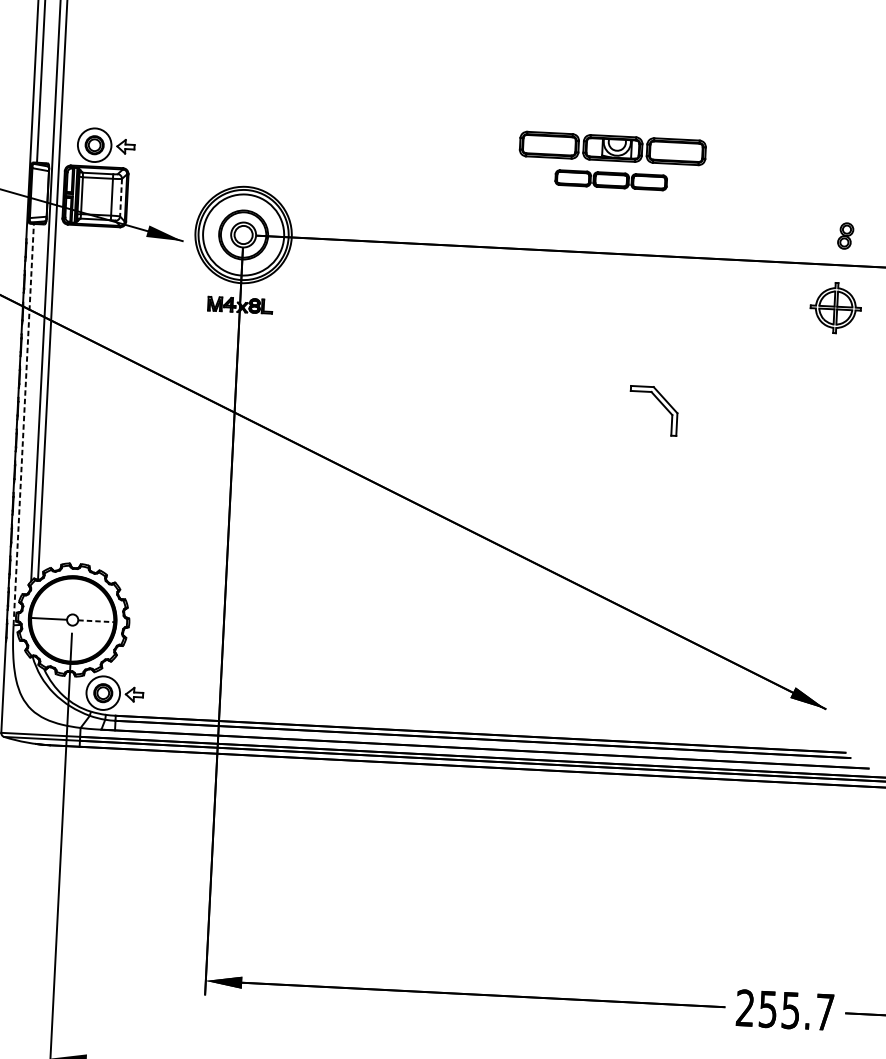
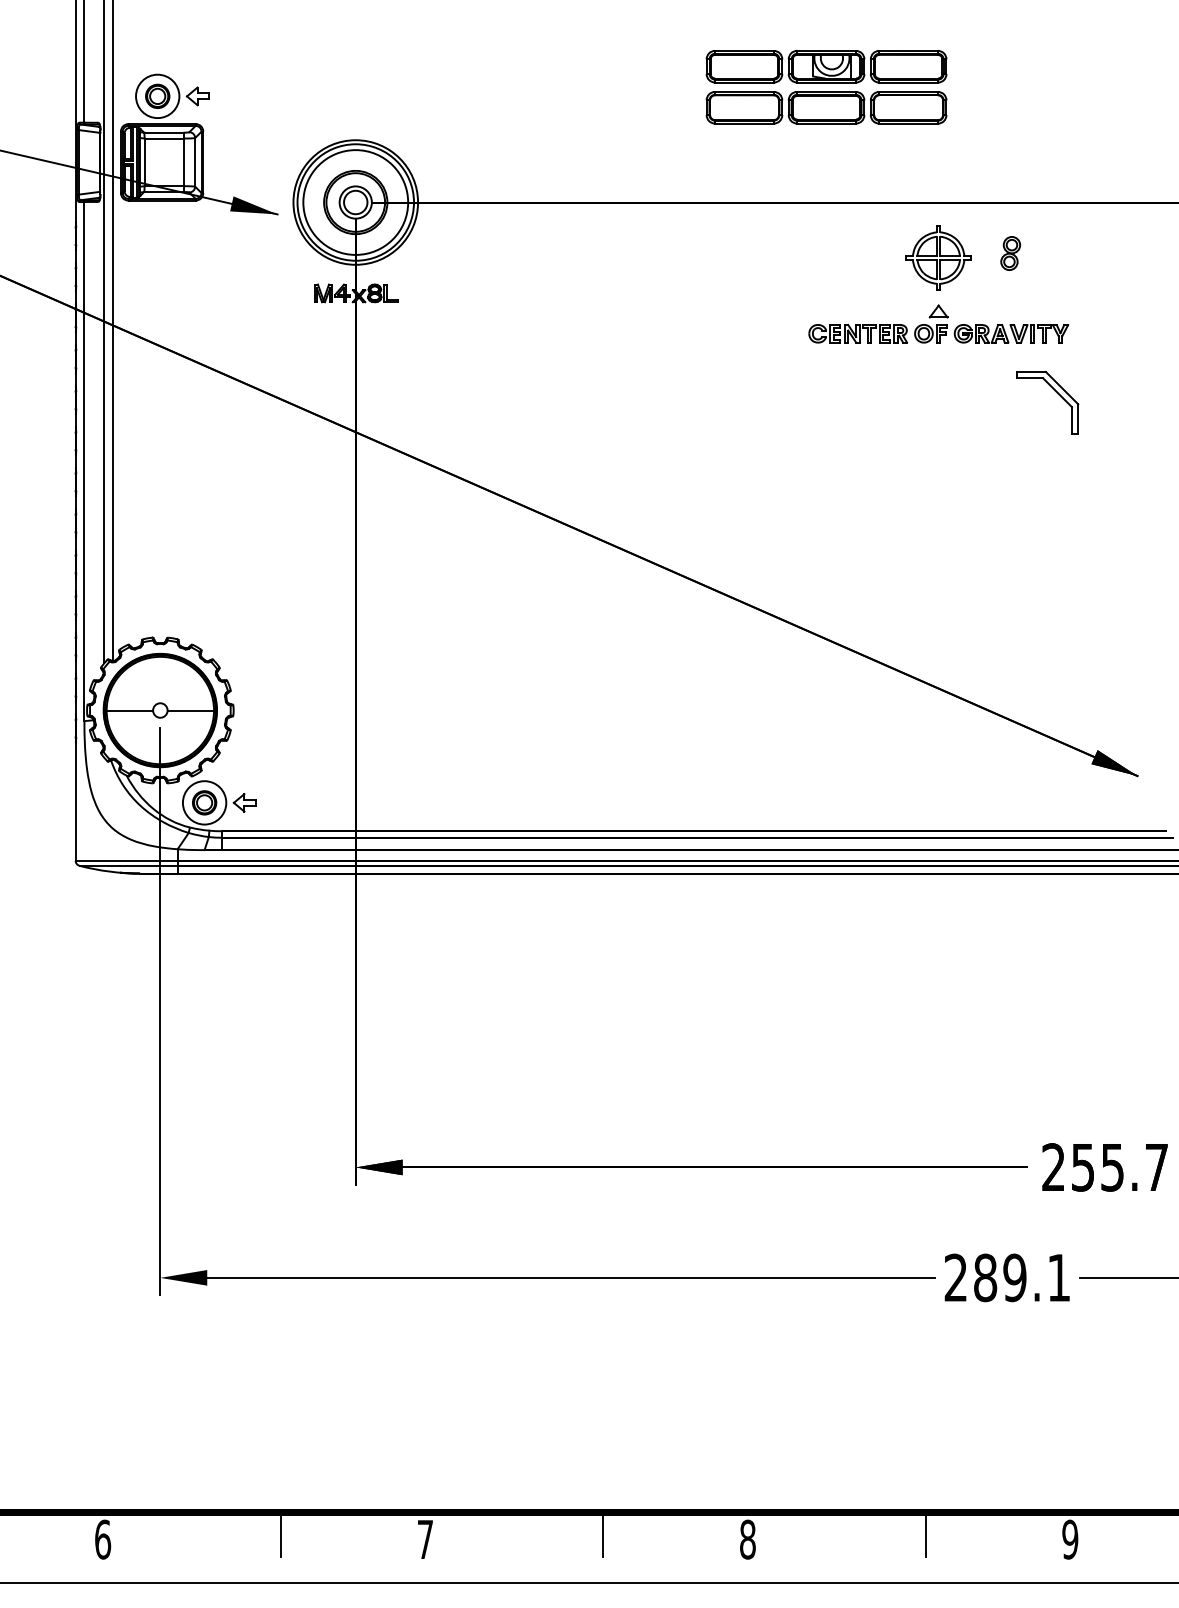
part: (611, 179) -> (826, 107), size x1.67
line: (121, 197) -> (195, 162), dashed -> solid
part: (845, 236) -> (1010, 253), moved
part: (835, 307) -> (938, 257), moved
part: (689, 351) -> (938, 323), added
part: (661, 403) -> (1056, 392), moved
line: (23, 424) -> (84, 461), dashed -> solid
line: (97, 621) -> (192, 710), dashed -> solid

